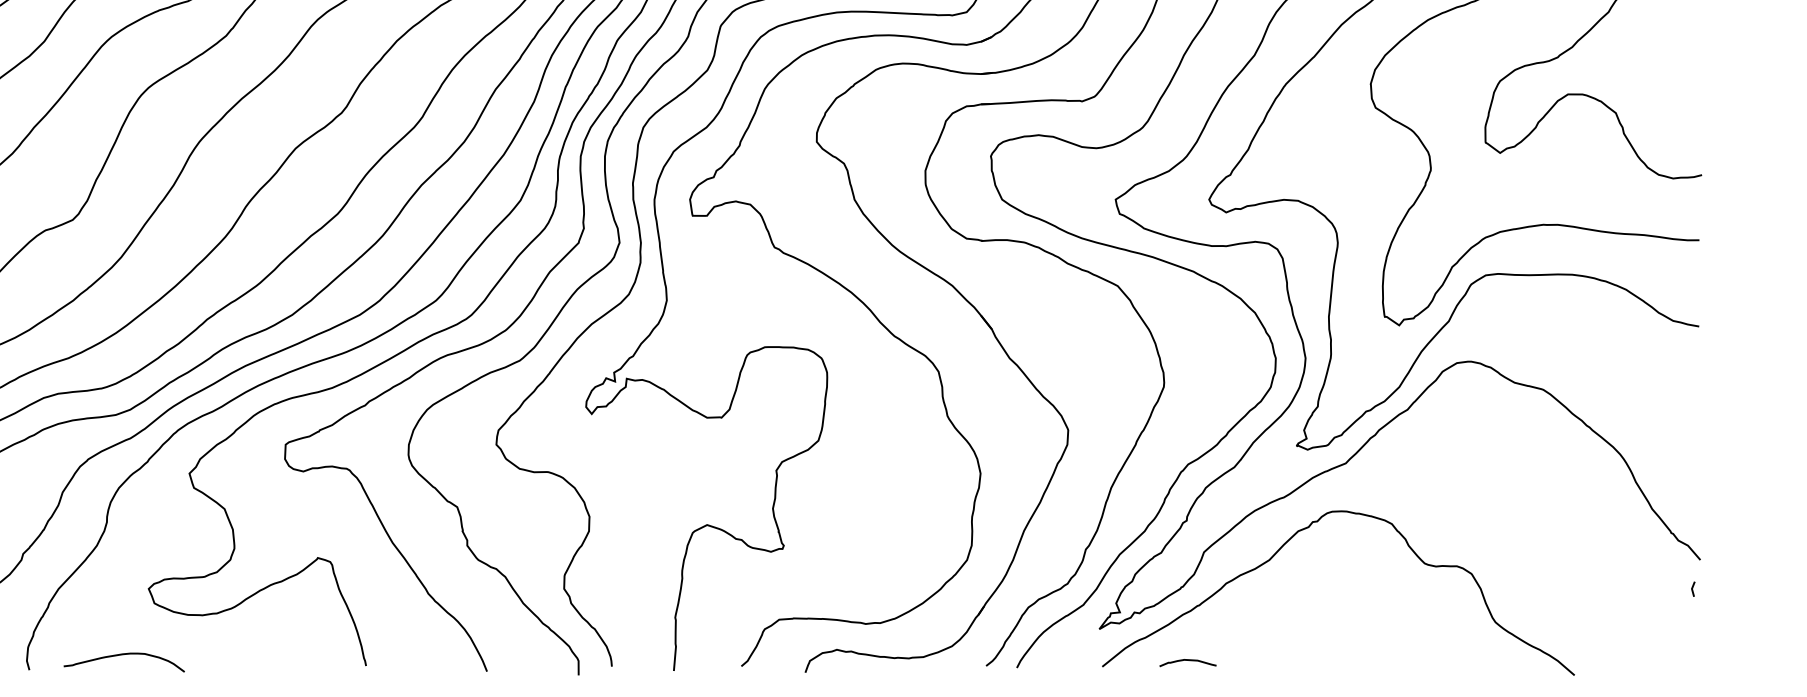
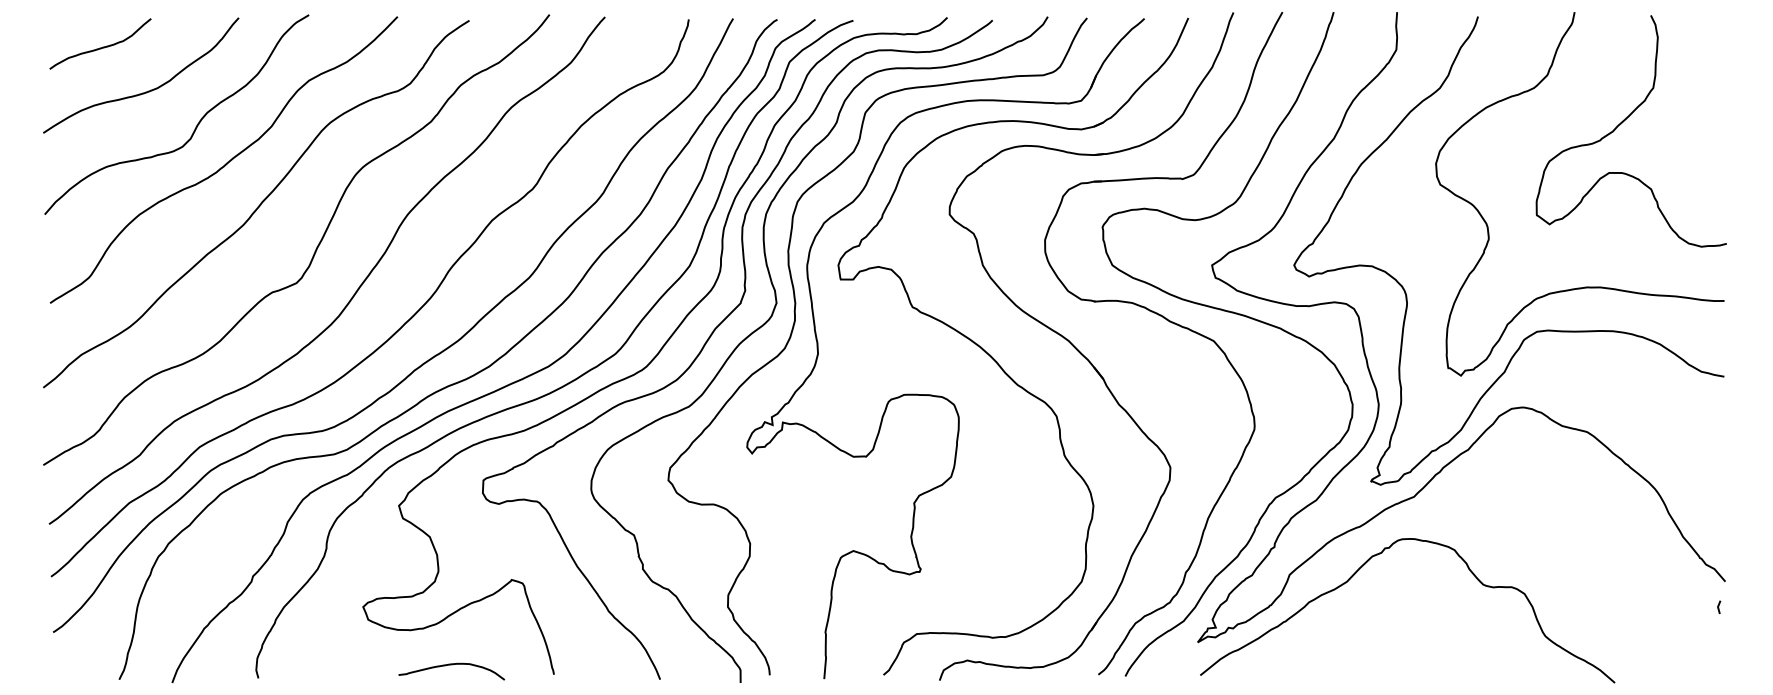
curve: (124, 655) -> (451, 665), moved
curve: (1187, 661) -> (1275, 670), removed

